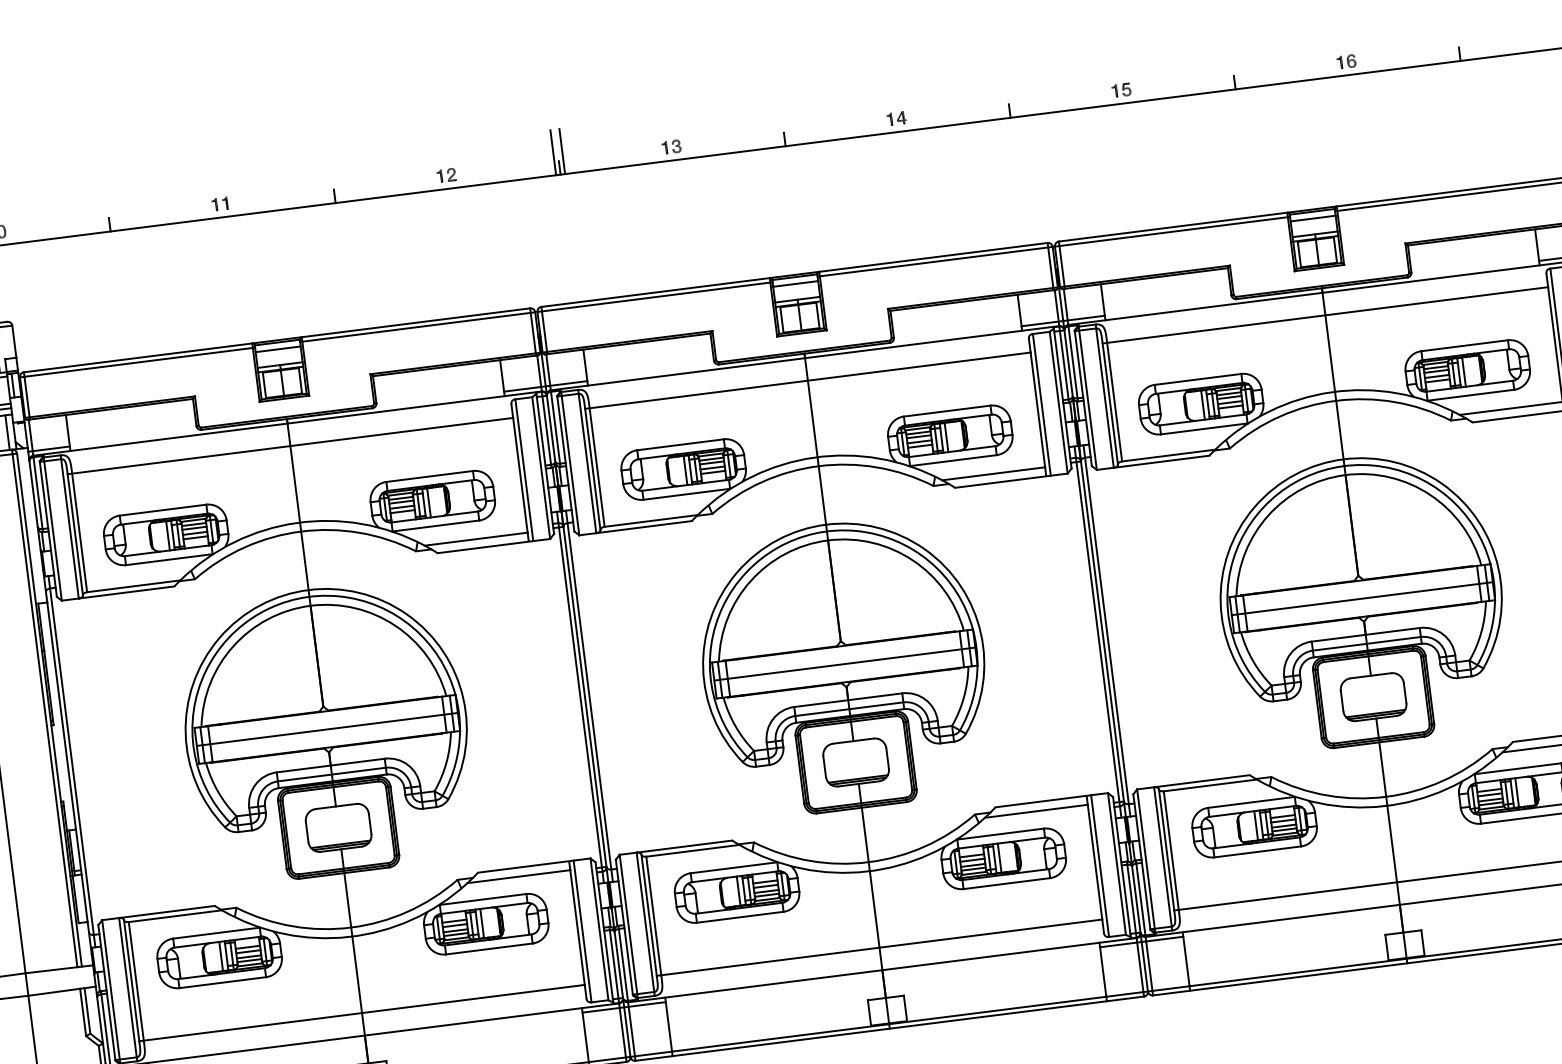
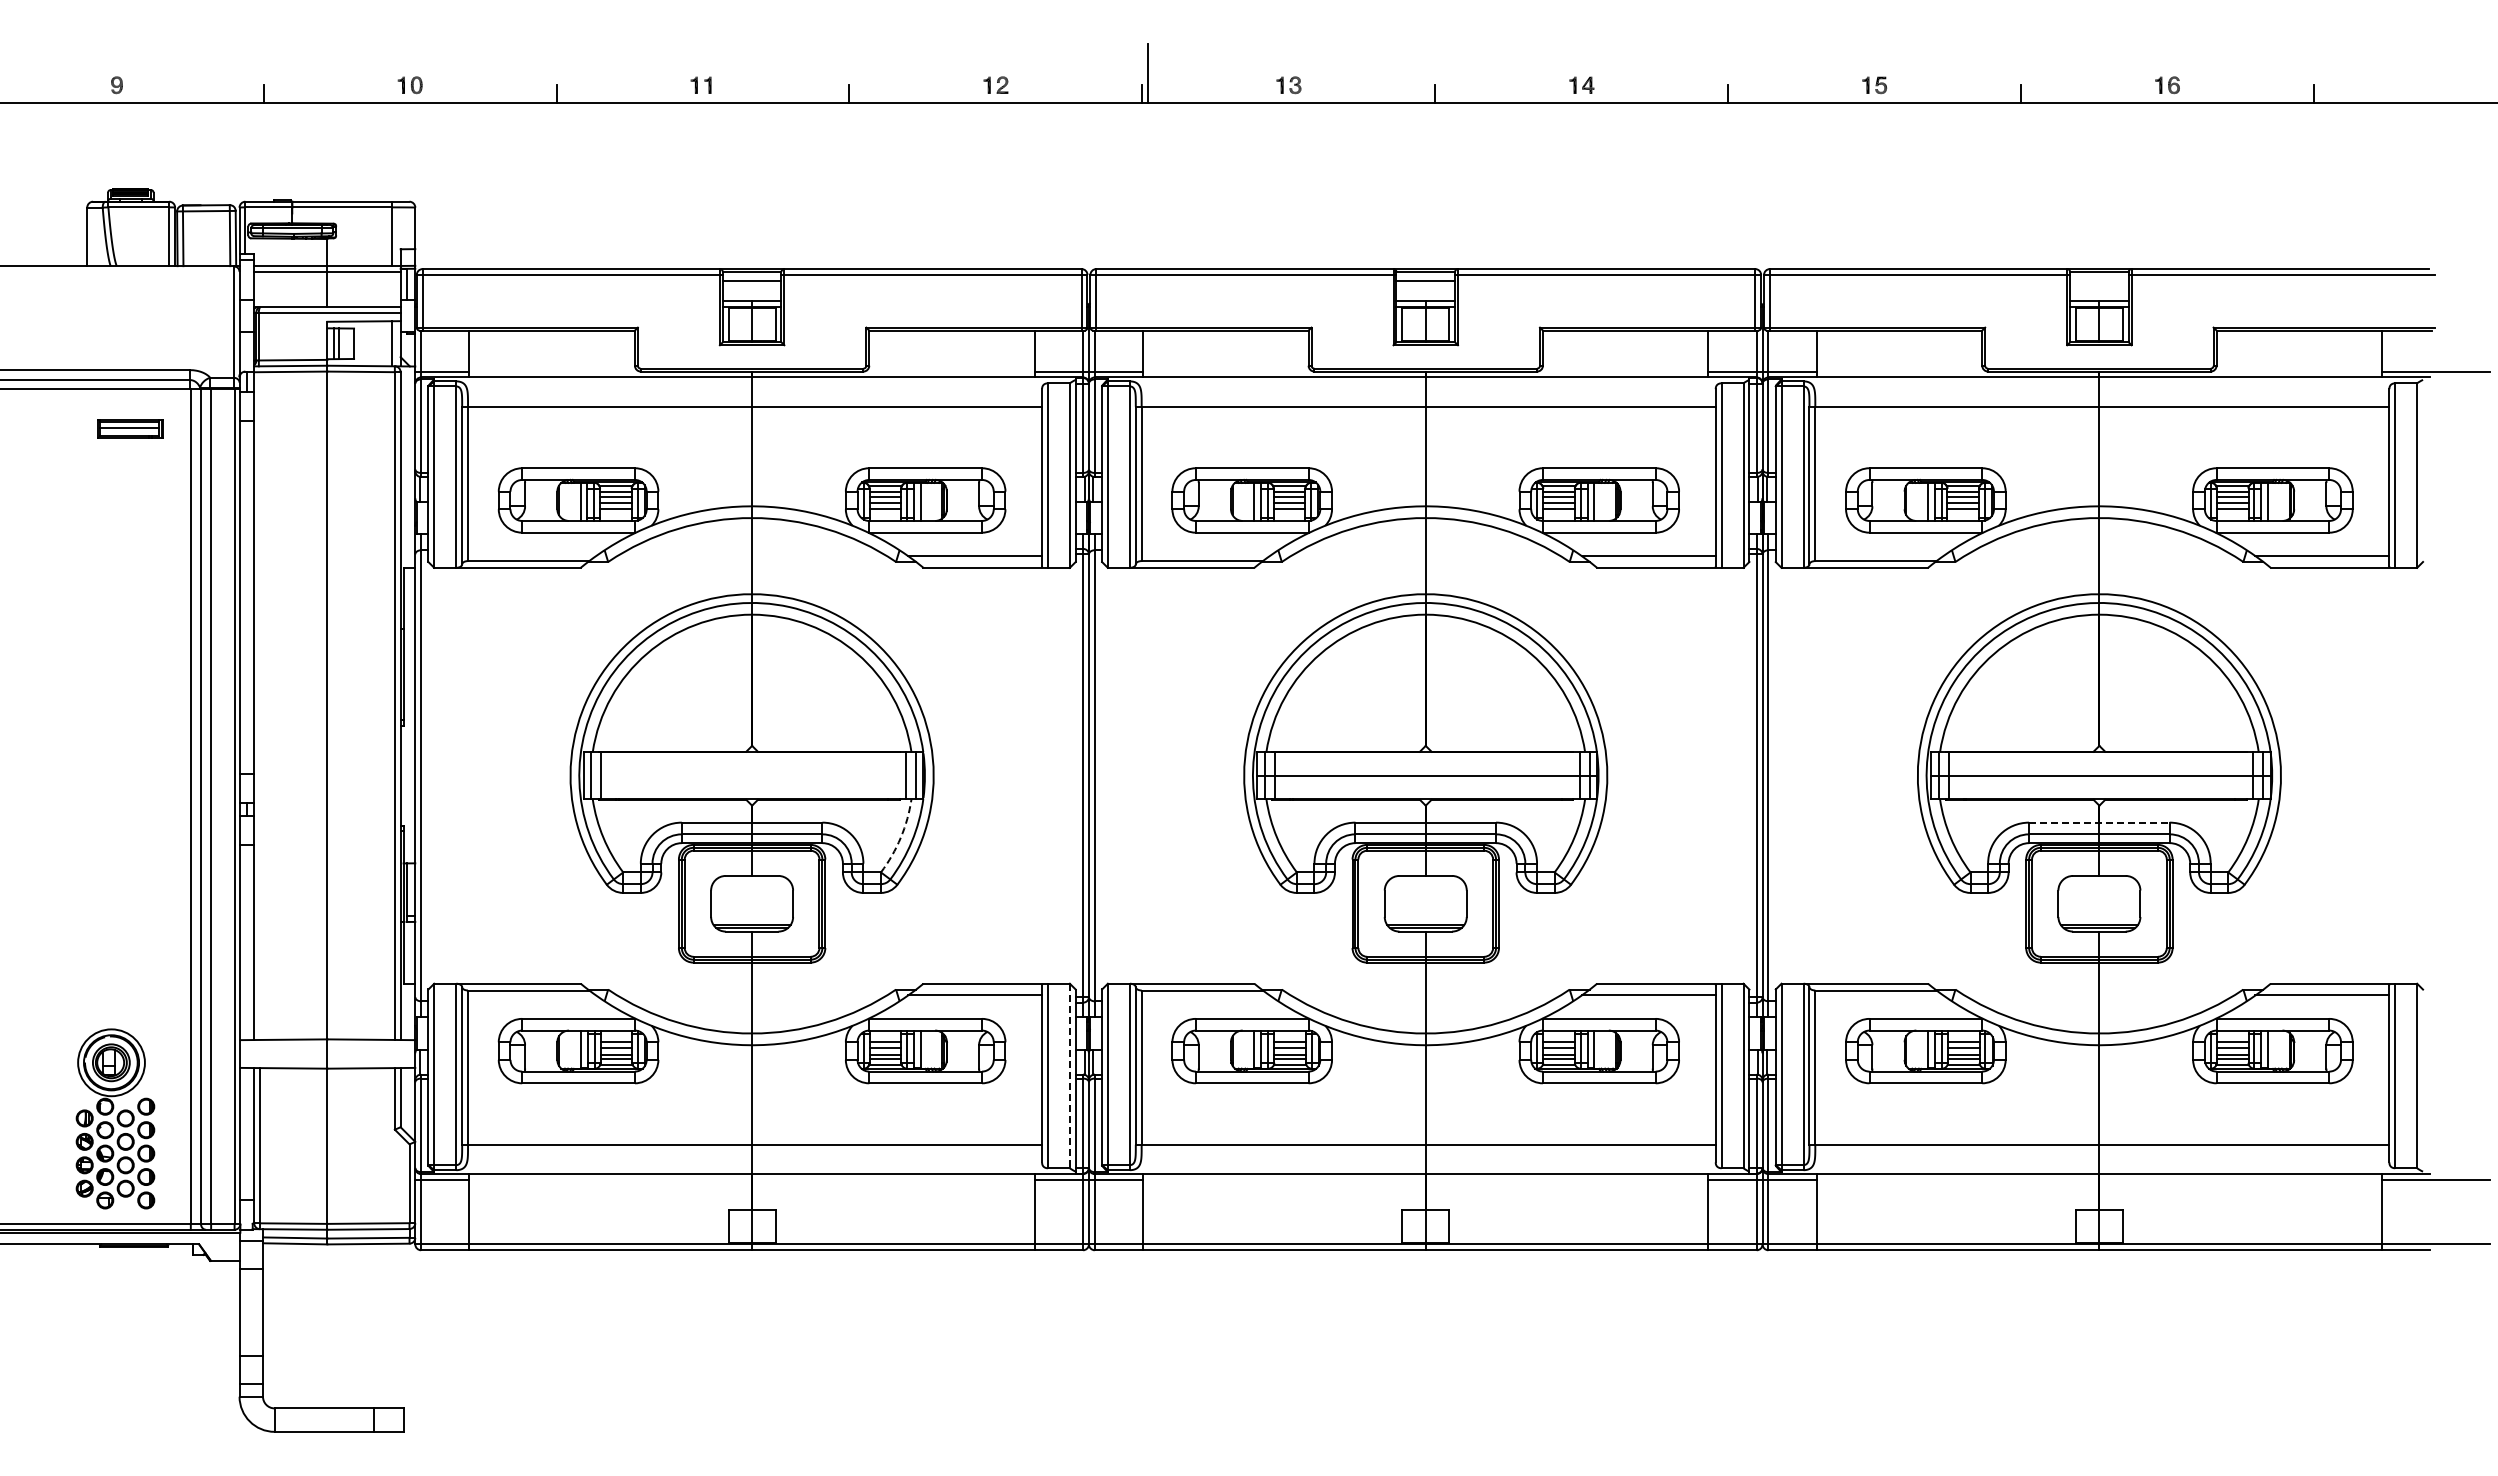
line: (553, 152) -> (1136, 73), removed
line: (1313, 218) -> (2099, 280), removed
line: (1365, 634) -> (2099, 822), solid -> dashed
line: (327, 729) -> (753, 775), removed
arc: (446, 762) -> (900, 837), solid -> dashed
line: (599, 929) -> (1069, 1076), solid -> dashed

